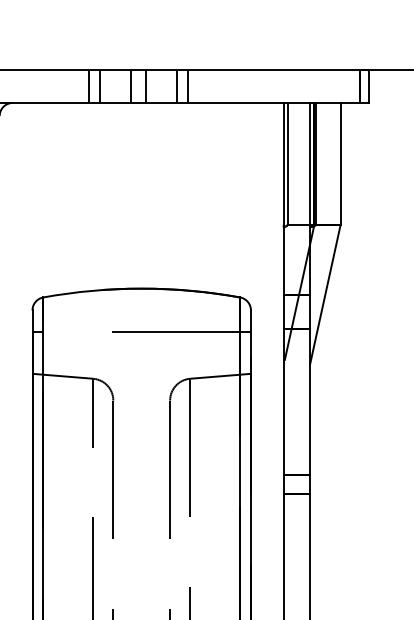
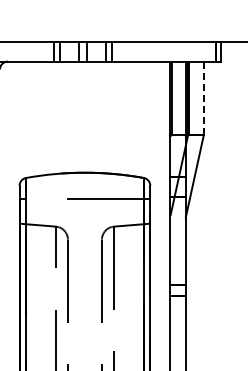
line: (339, 164) -> (203, 98), solid -> dashed

